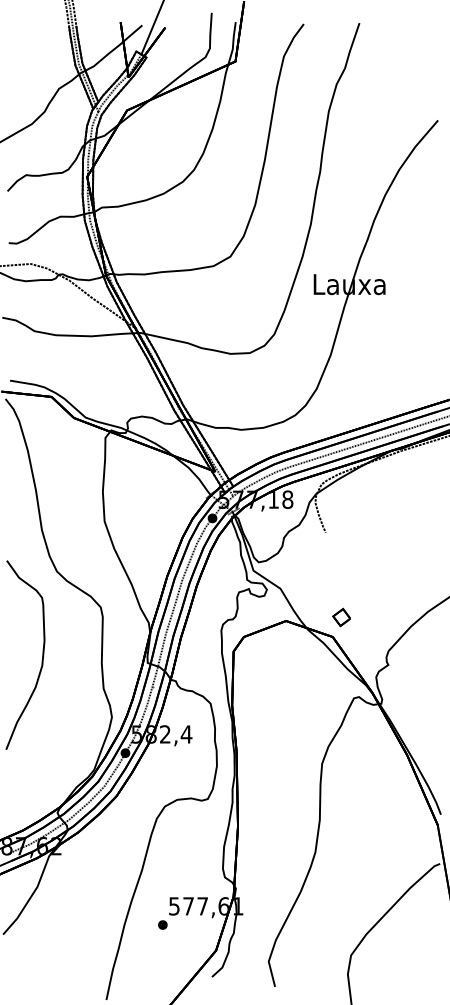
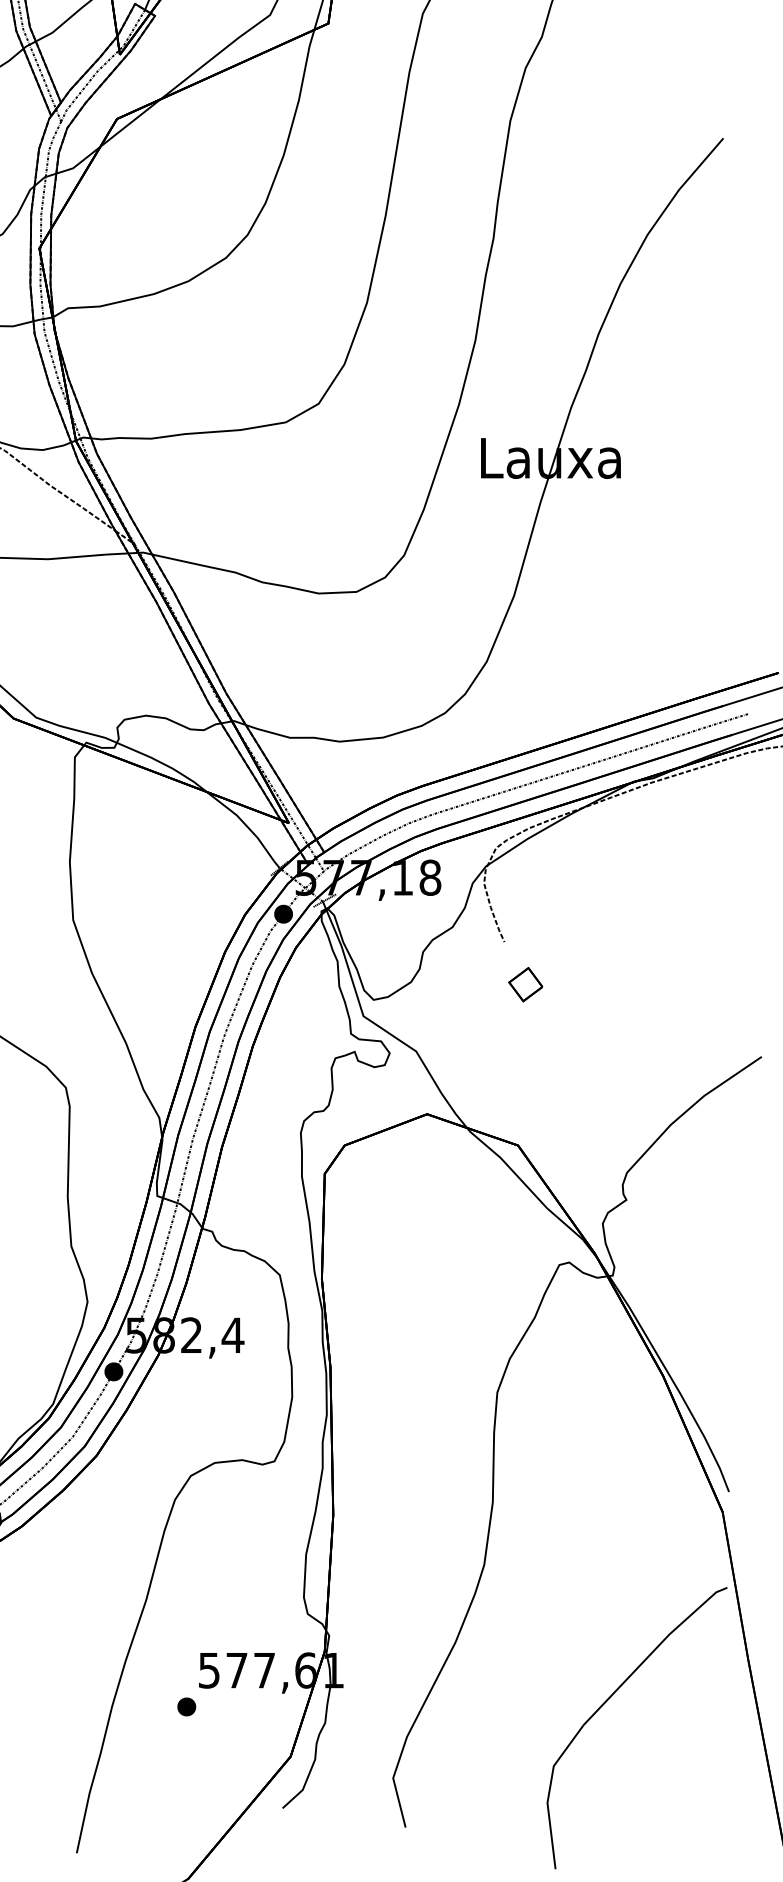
part: (341, 617) -> (525, 984), moved

